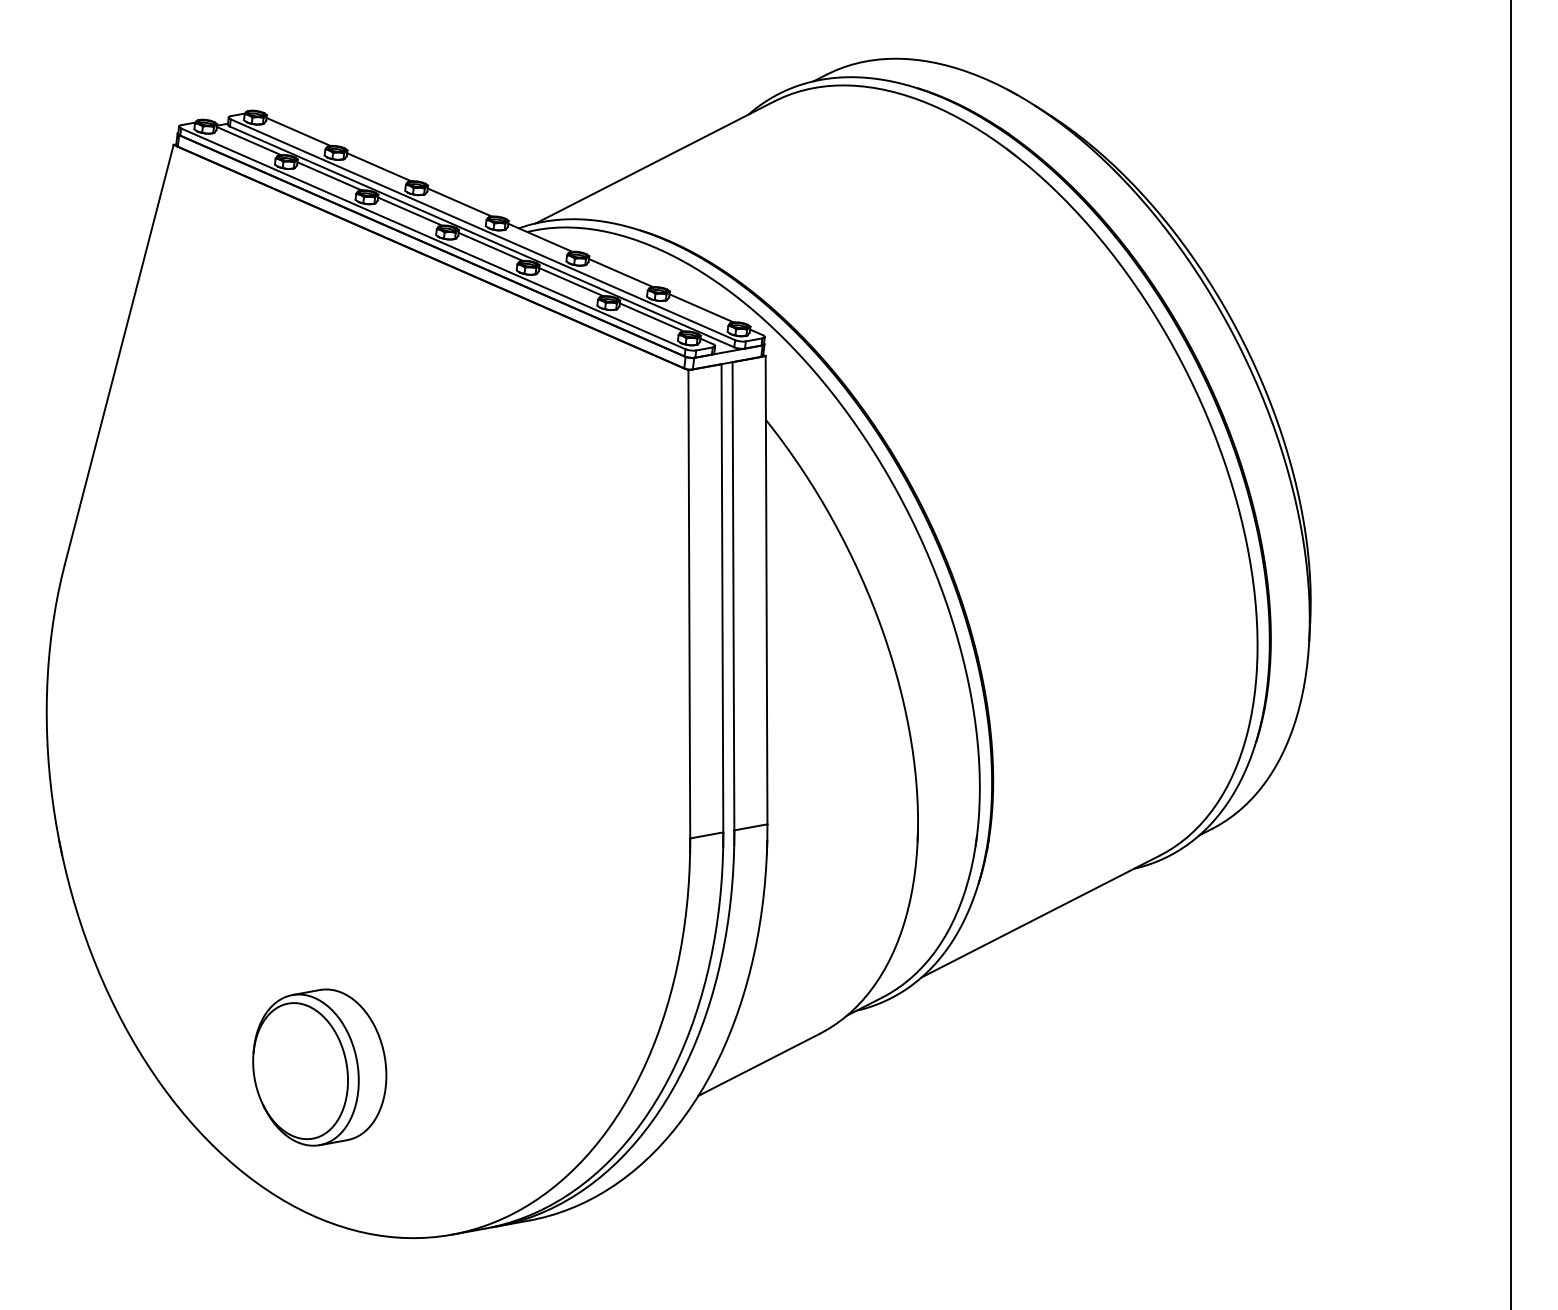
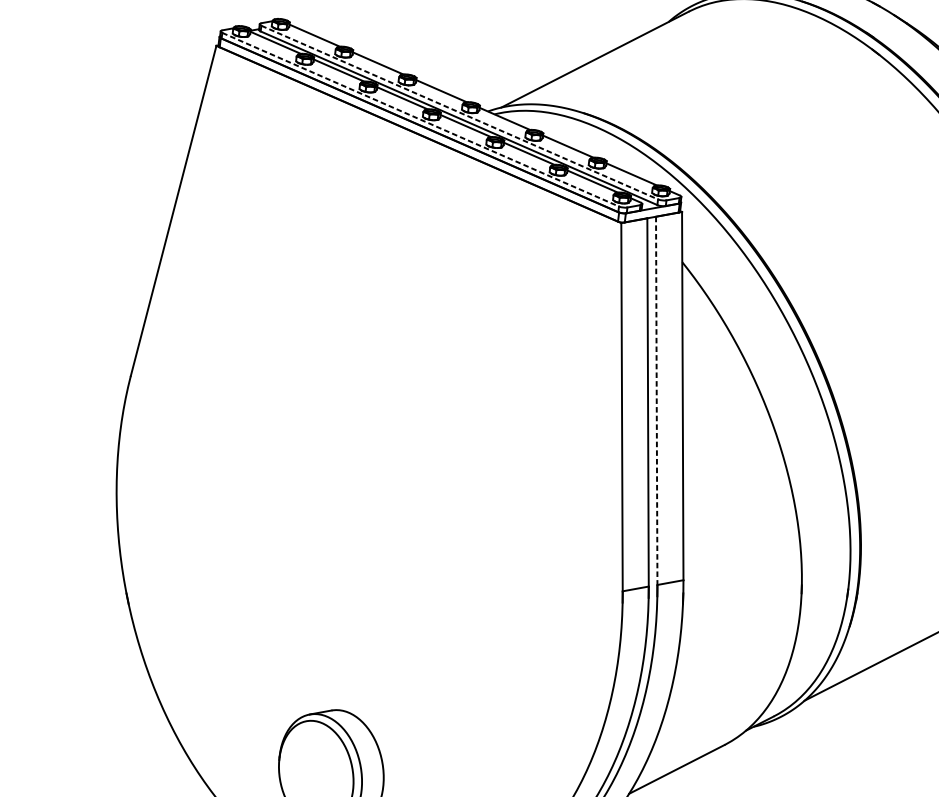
line: (483, 229) -> (460, 112), solid -> dashed
line: (433, 239) -> (420, 120), solid -> dashed
line: (733, 596) -> (656, 401), solid -> dashed

